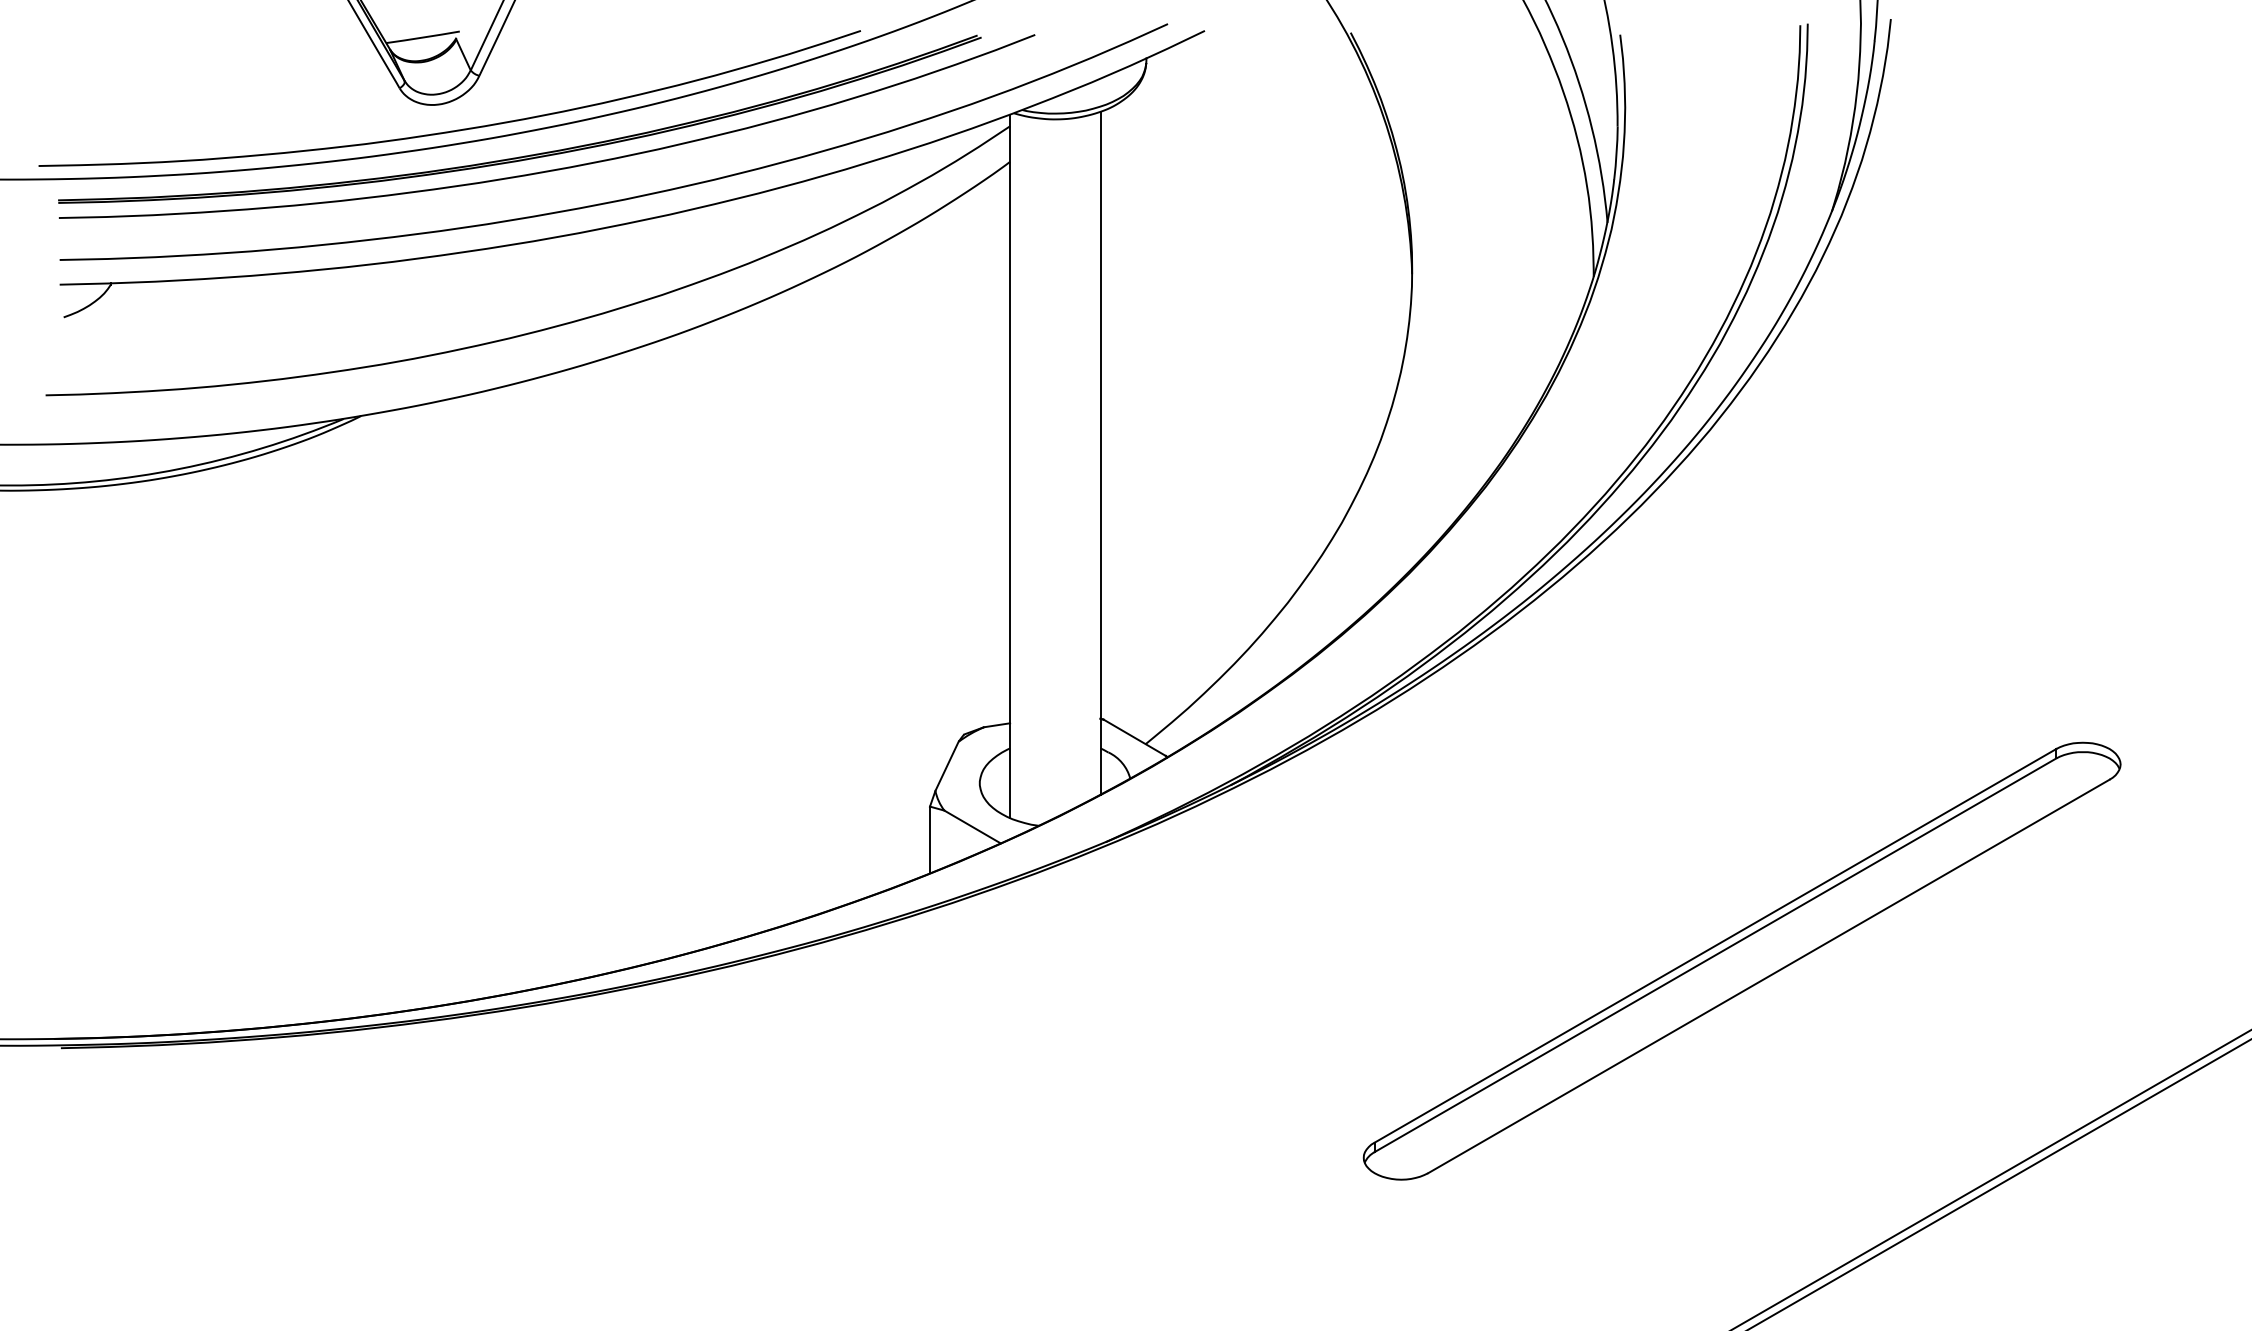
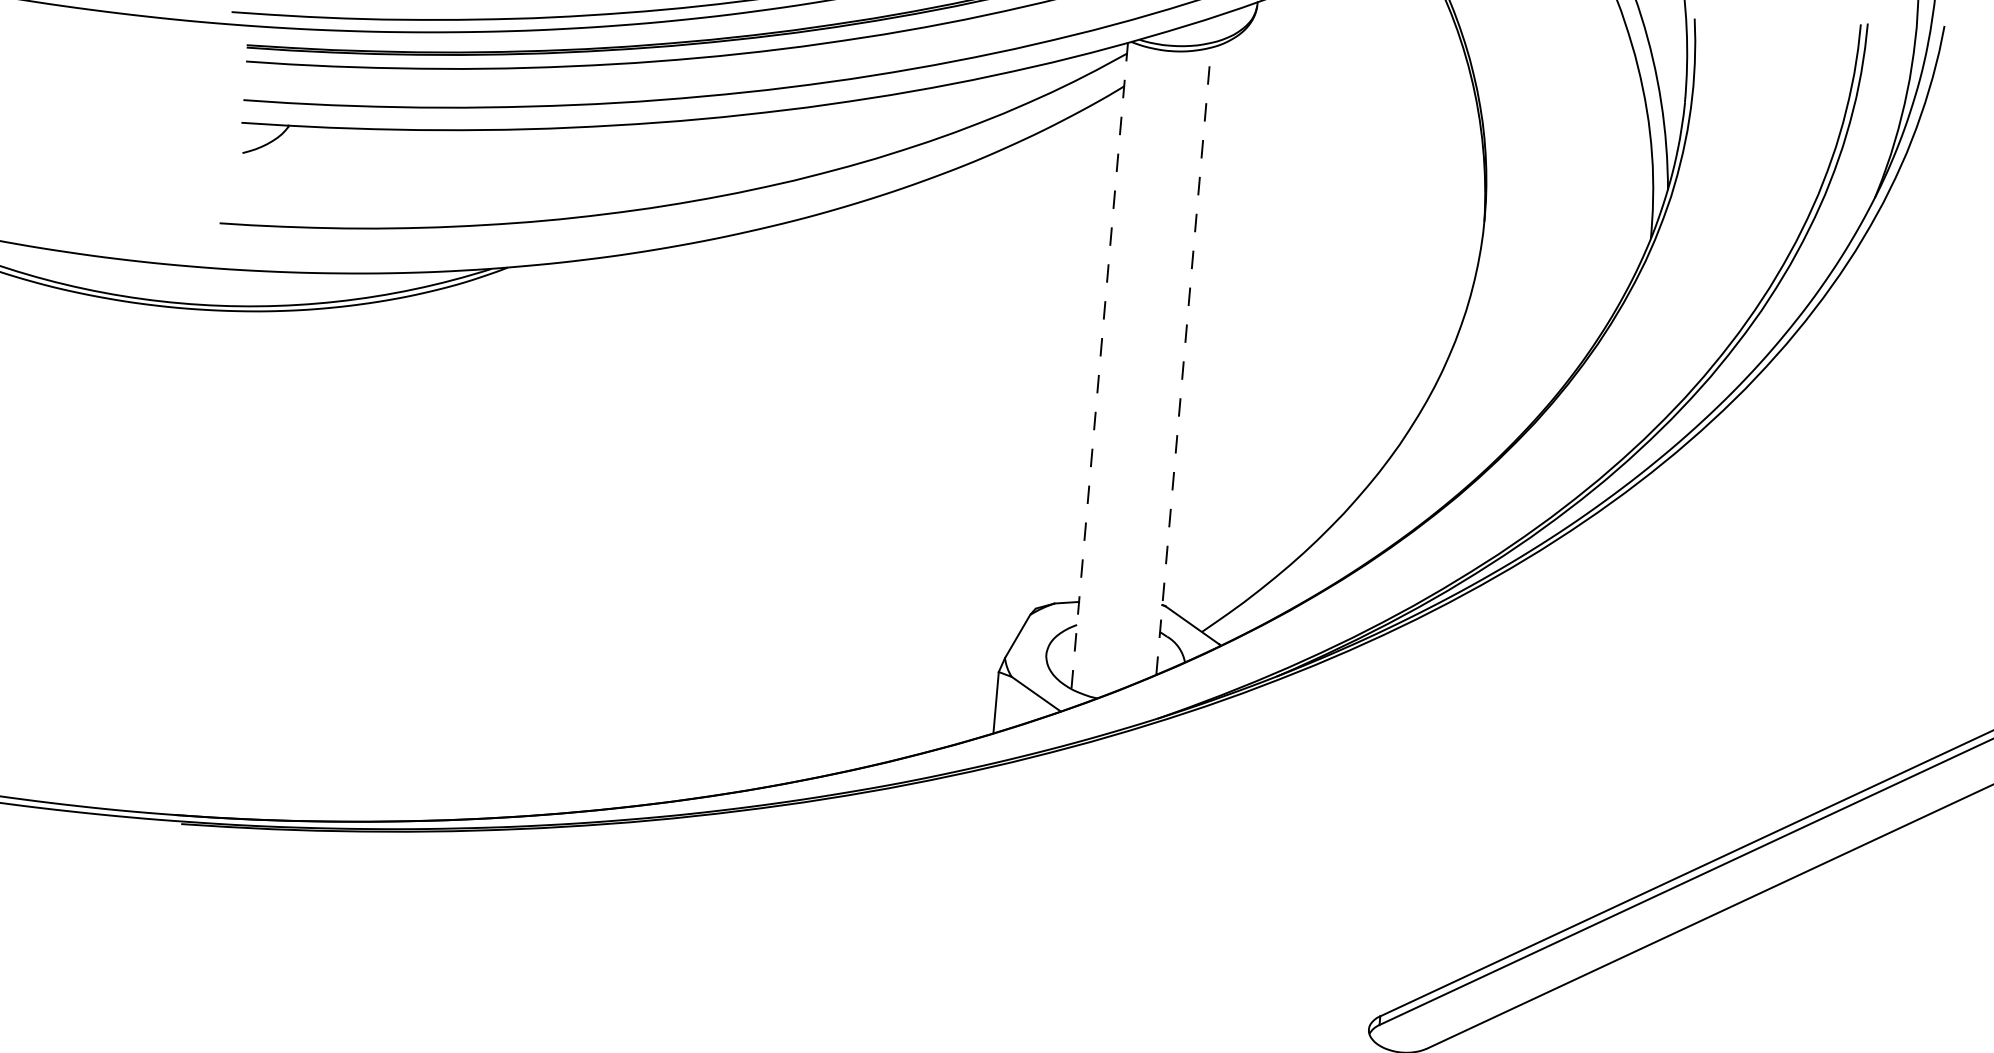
line: (1100, 452) -> (1183, 360), solid -> dashed
line: (1010, 466) -> (1100, 366), solid -> dashed

